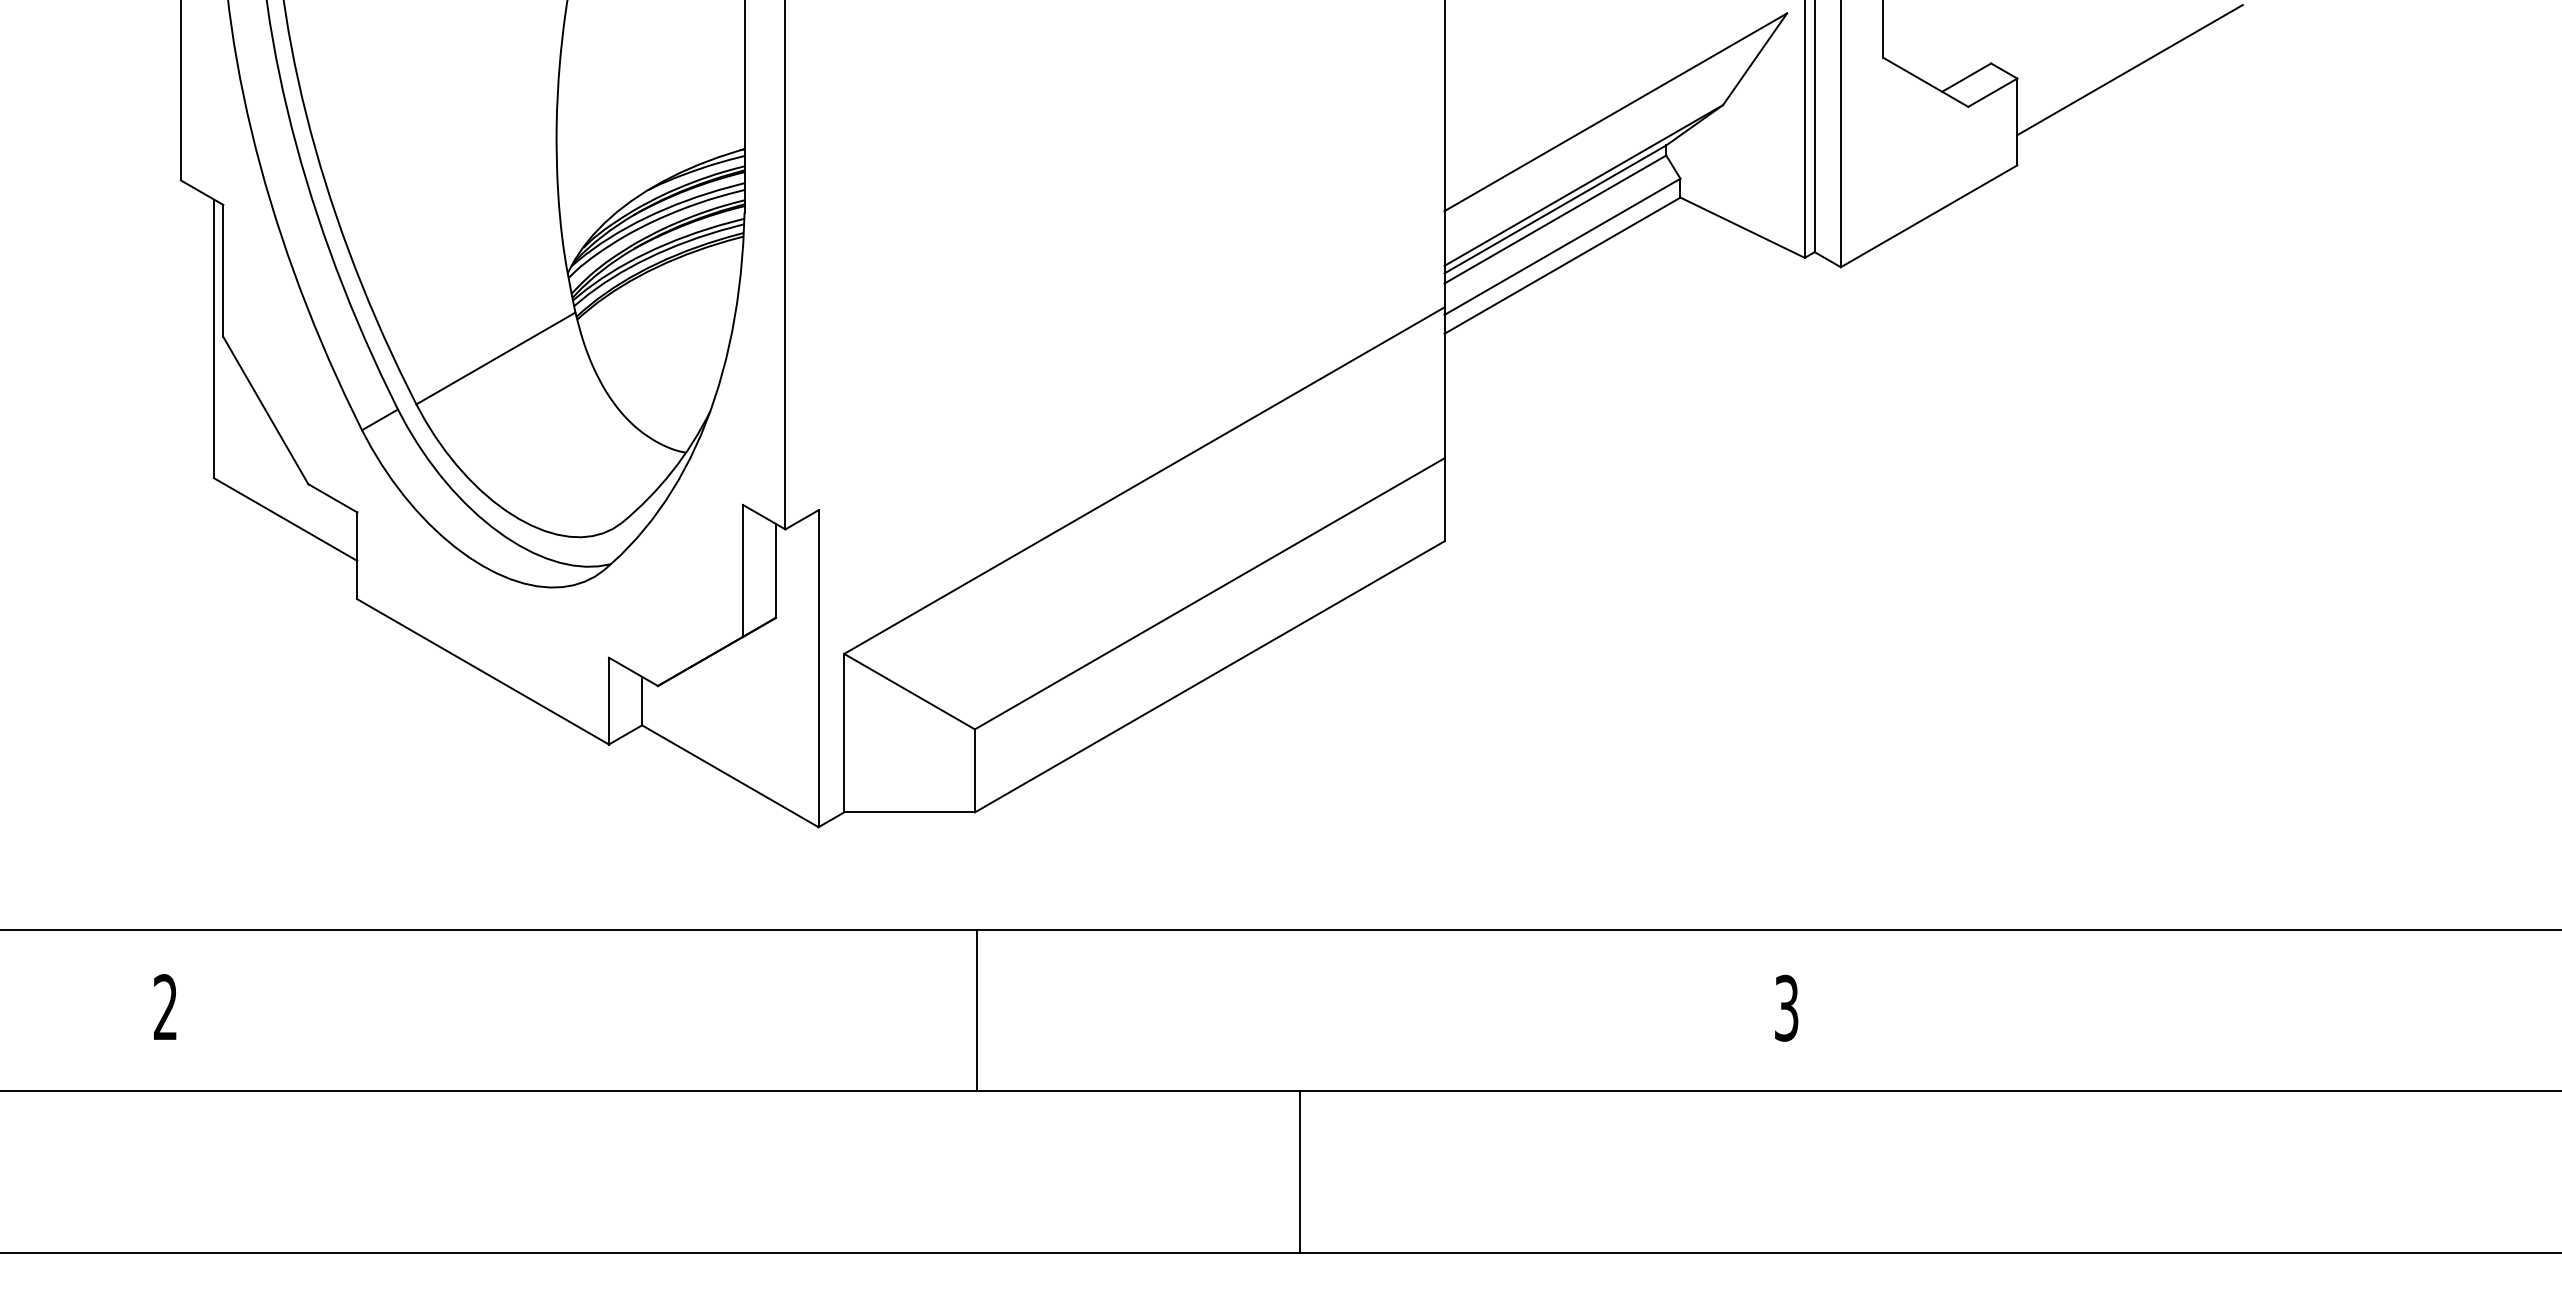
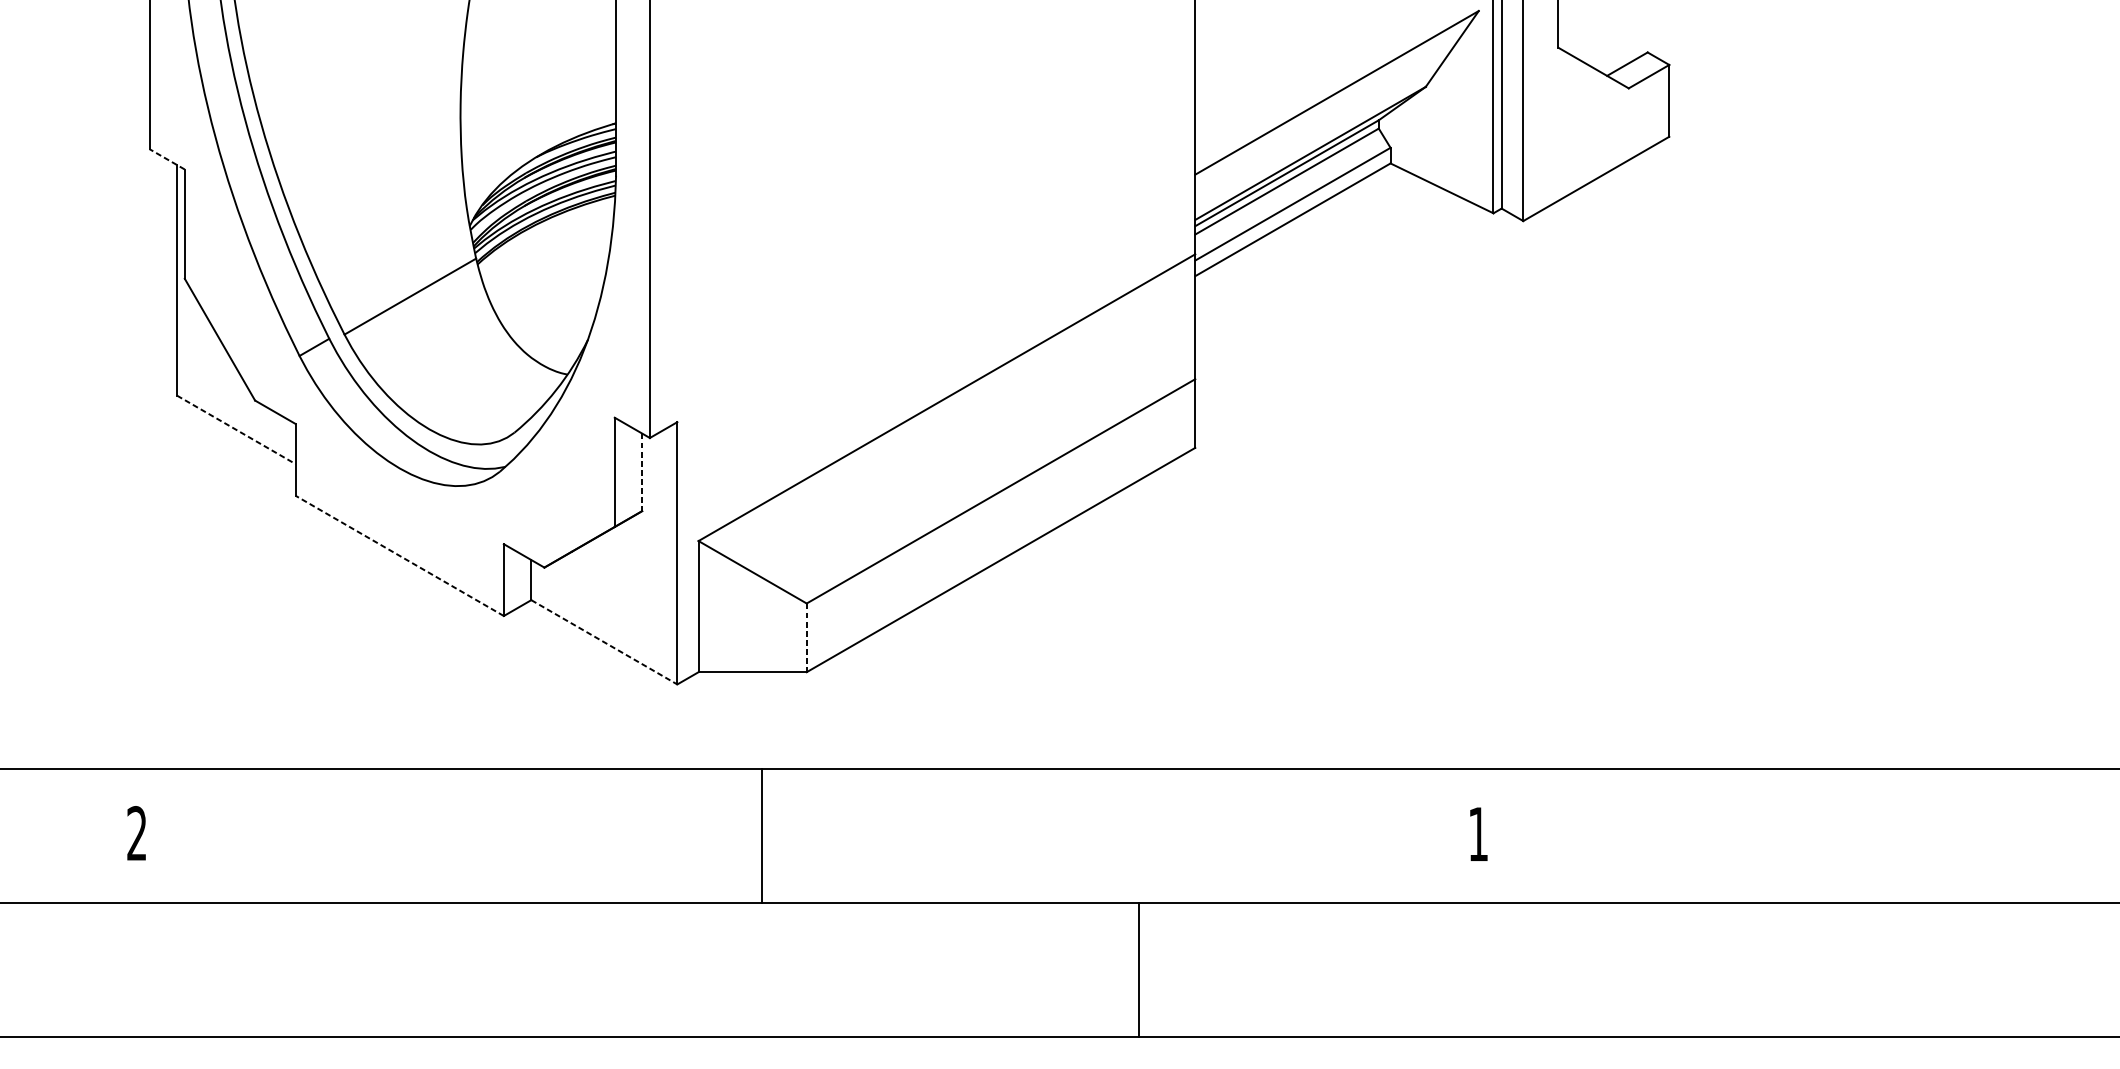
line: (2129, 70) -> (1762, 58), removed
line: (202, 192) -> (167, 159), solid -> dashed
line: (285, 519) -> (236, 429), solid -> dashed
line: (776, 570) -> (642, 472), solid -> dashed
line: (482, 671) -> (399, 555), solid -> dashed
line: (974, 770) -> (806, 637), solid -> dashed
line: (730, 776) -> (604, 642), solid -> dashed
text: (1786, 1007) -> (1478, 833), 3 -> 1
line: (976, 1010) -> (761, 836), moved
line: (1300, 1172) -> (1139, 970), moved

